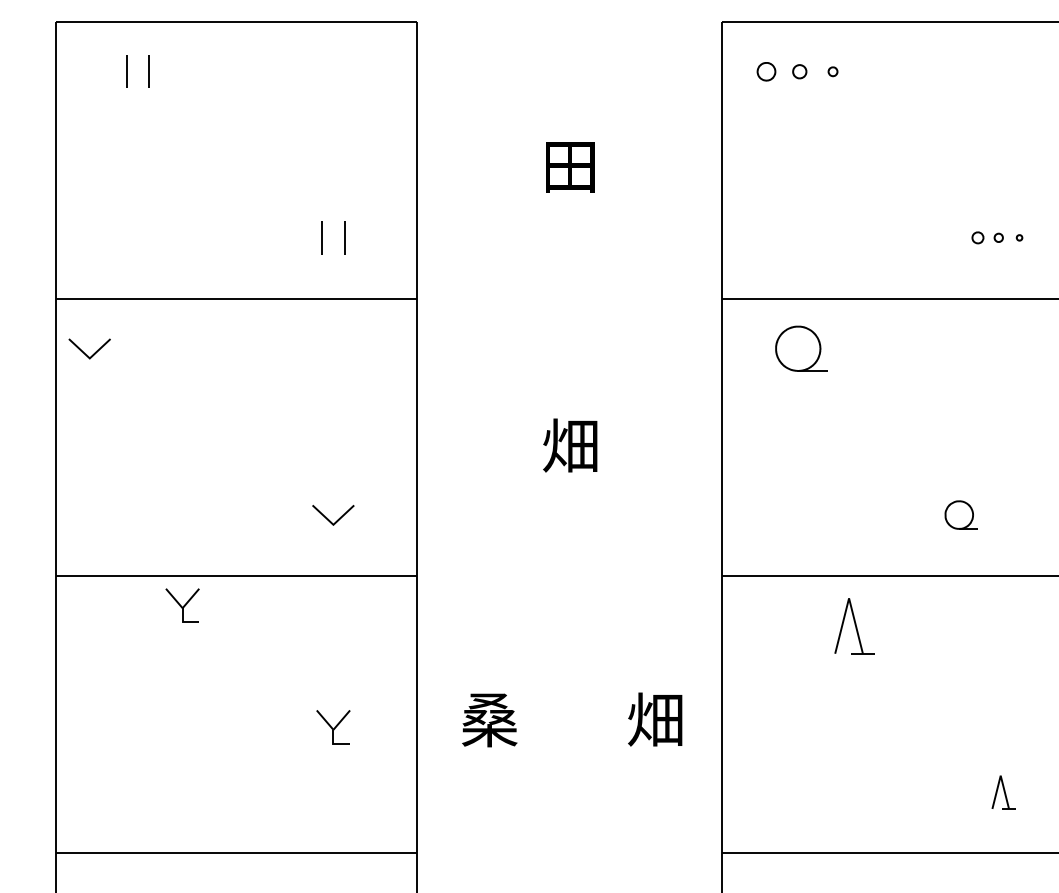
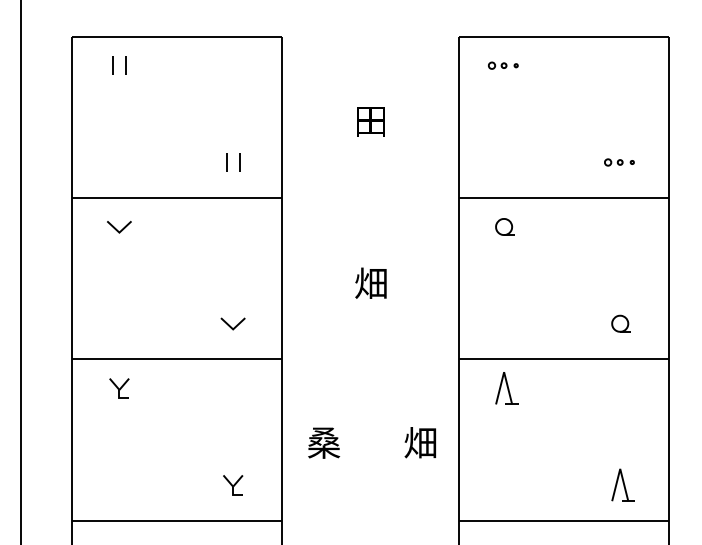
part: (798, 71) -> (503, 65), size x0.62
part: (799, 347) -> (504, 226), size x0.62
line: (86, 353) -> (117, 229), moved
part: (959, 514) -> (620, 323), moved
part: (182, 605) -> (119, 388), moved
part: (853, 626) -> (506, 388), moved
part: (334, 727) -> (233, 485), moved
part: (1002, 791) -> (622, 484), size x1.67

